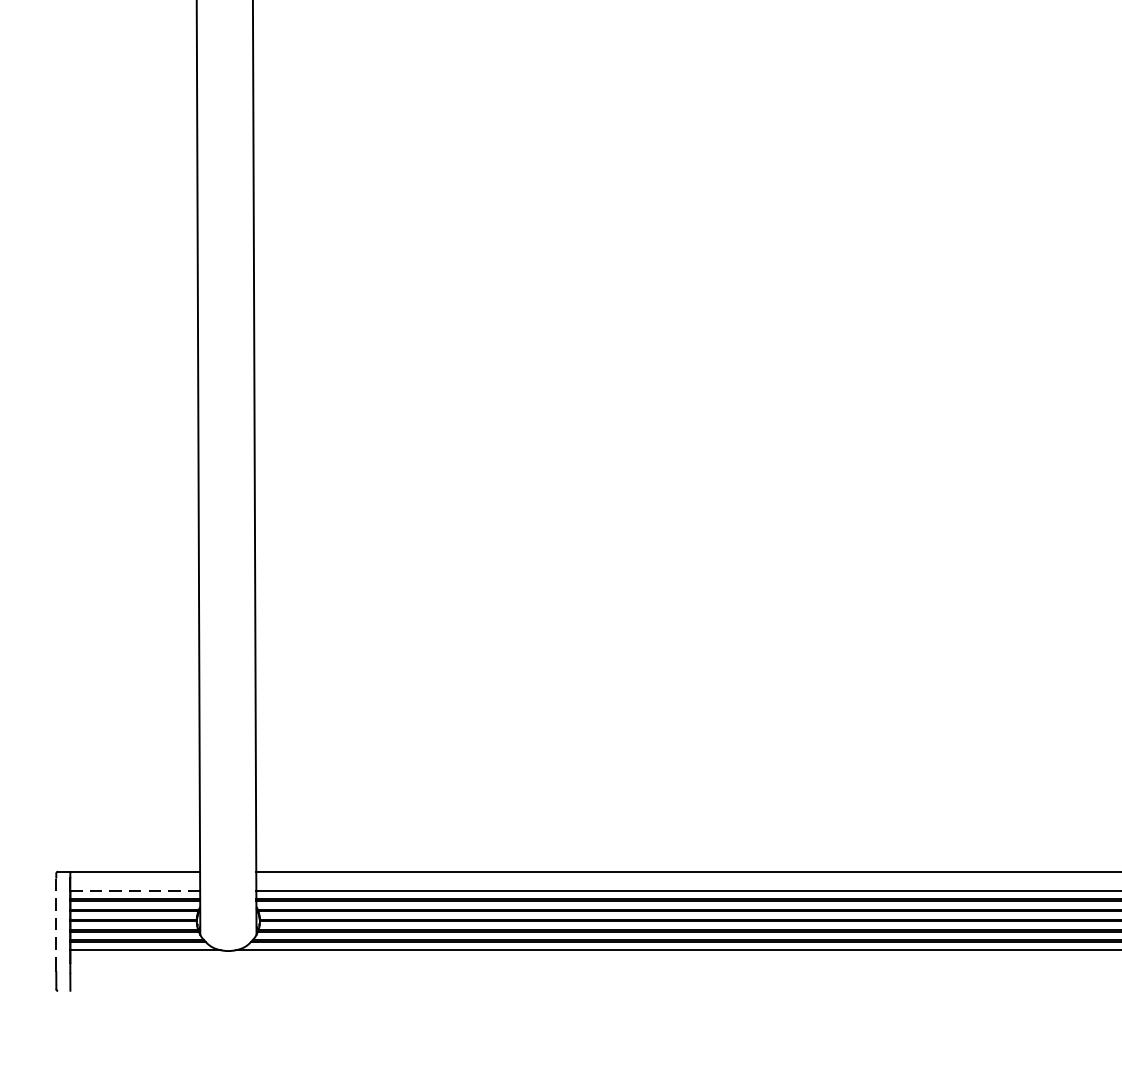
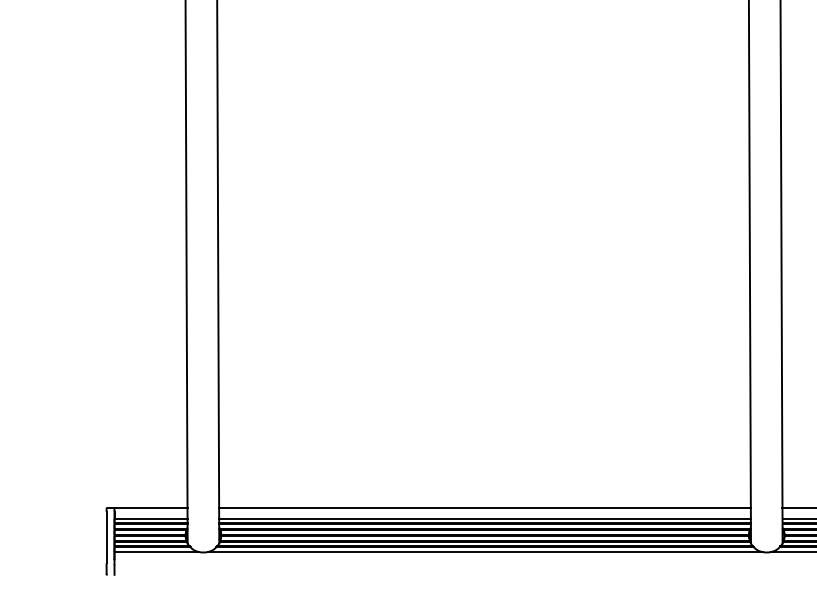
line: (136, 890) -> (151, 518), dashed -> solid
line: (56, 920) -> (106, 535), dashed -> solid

